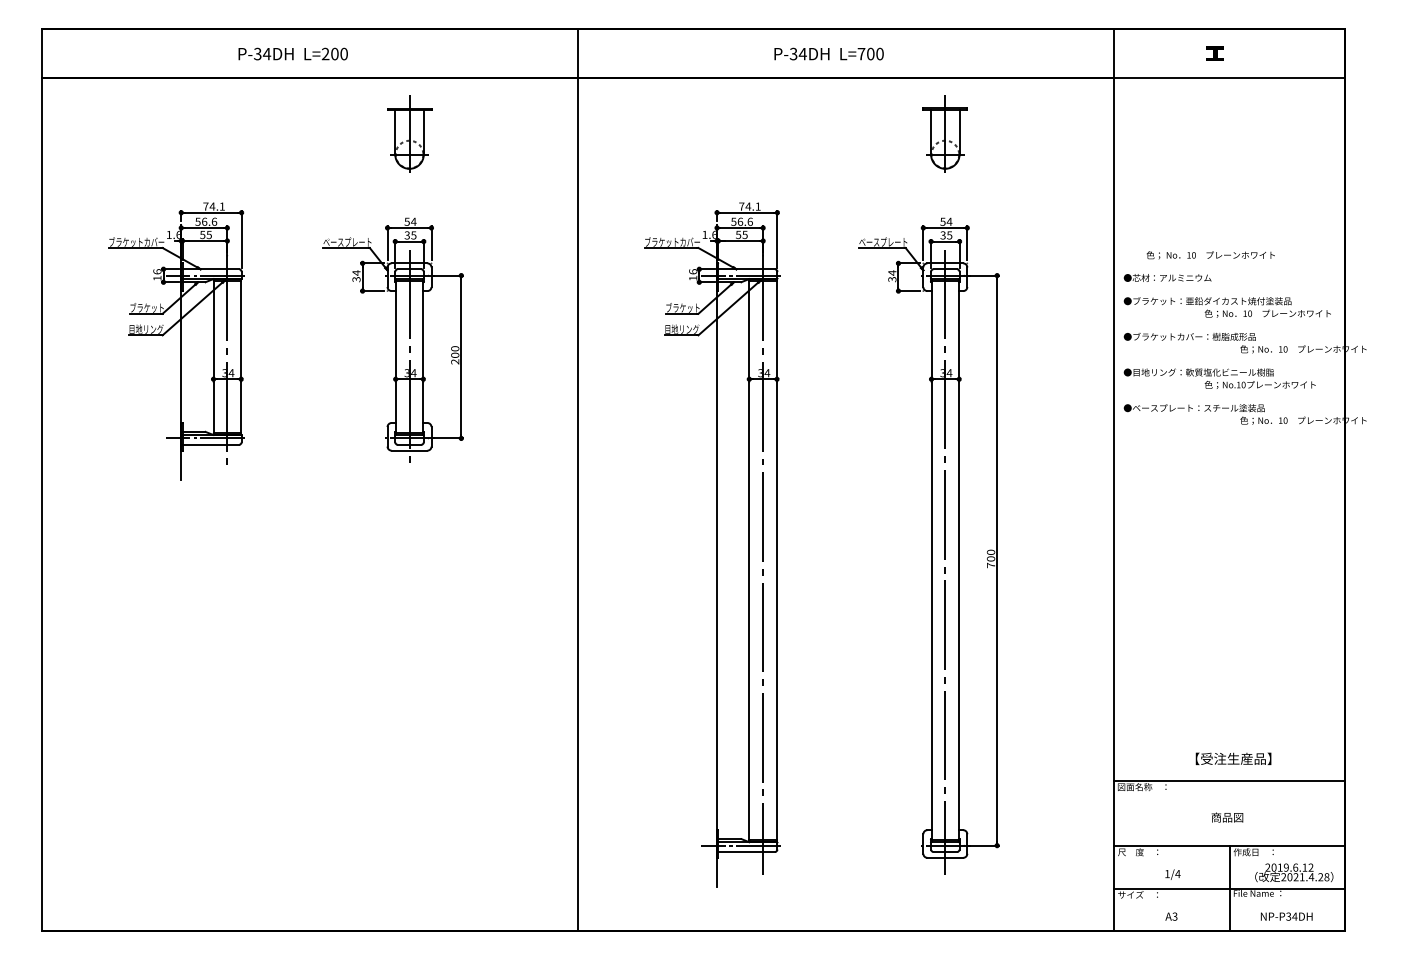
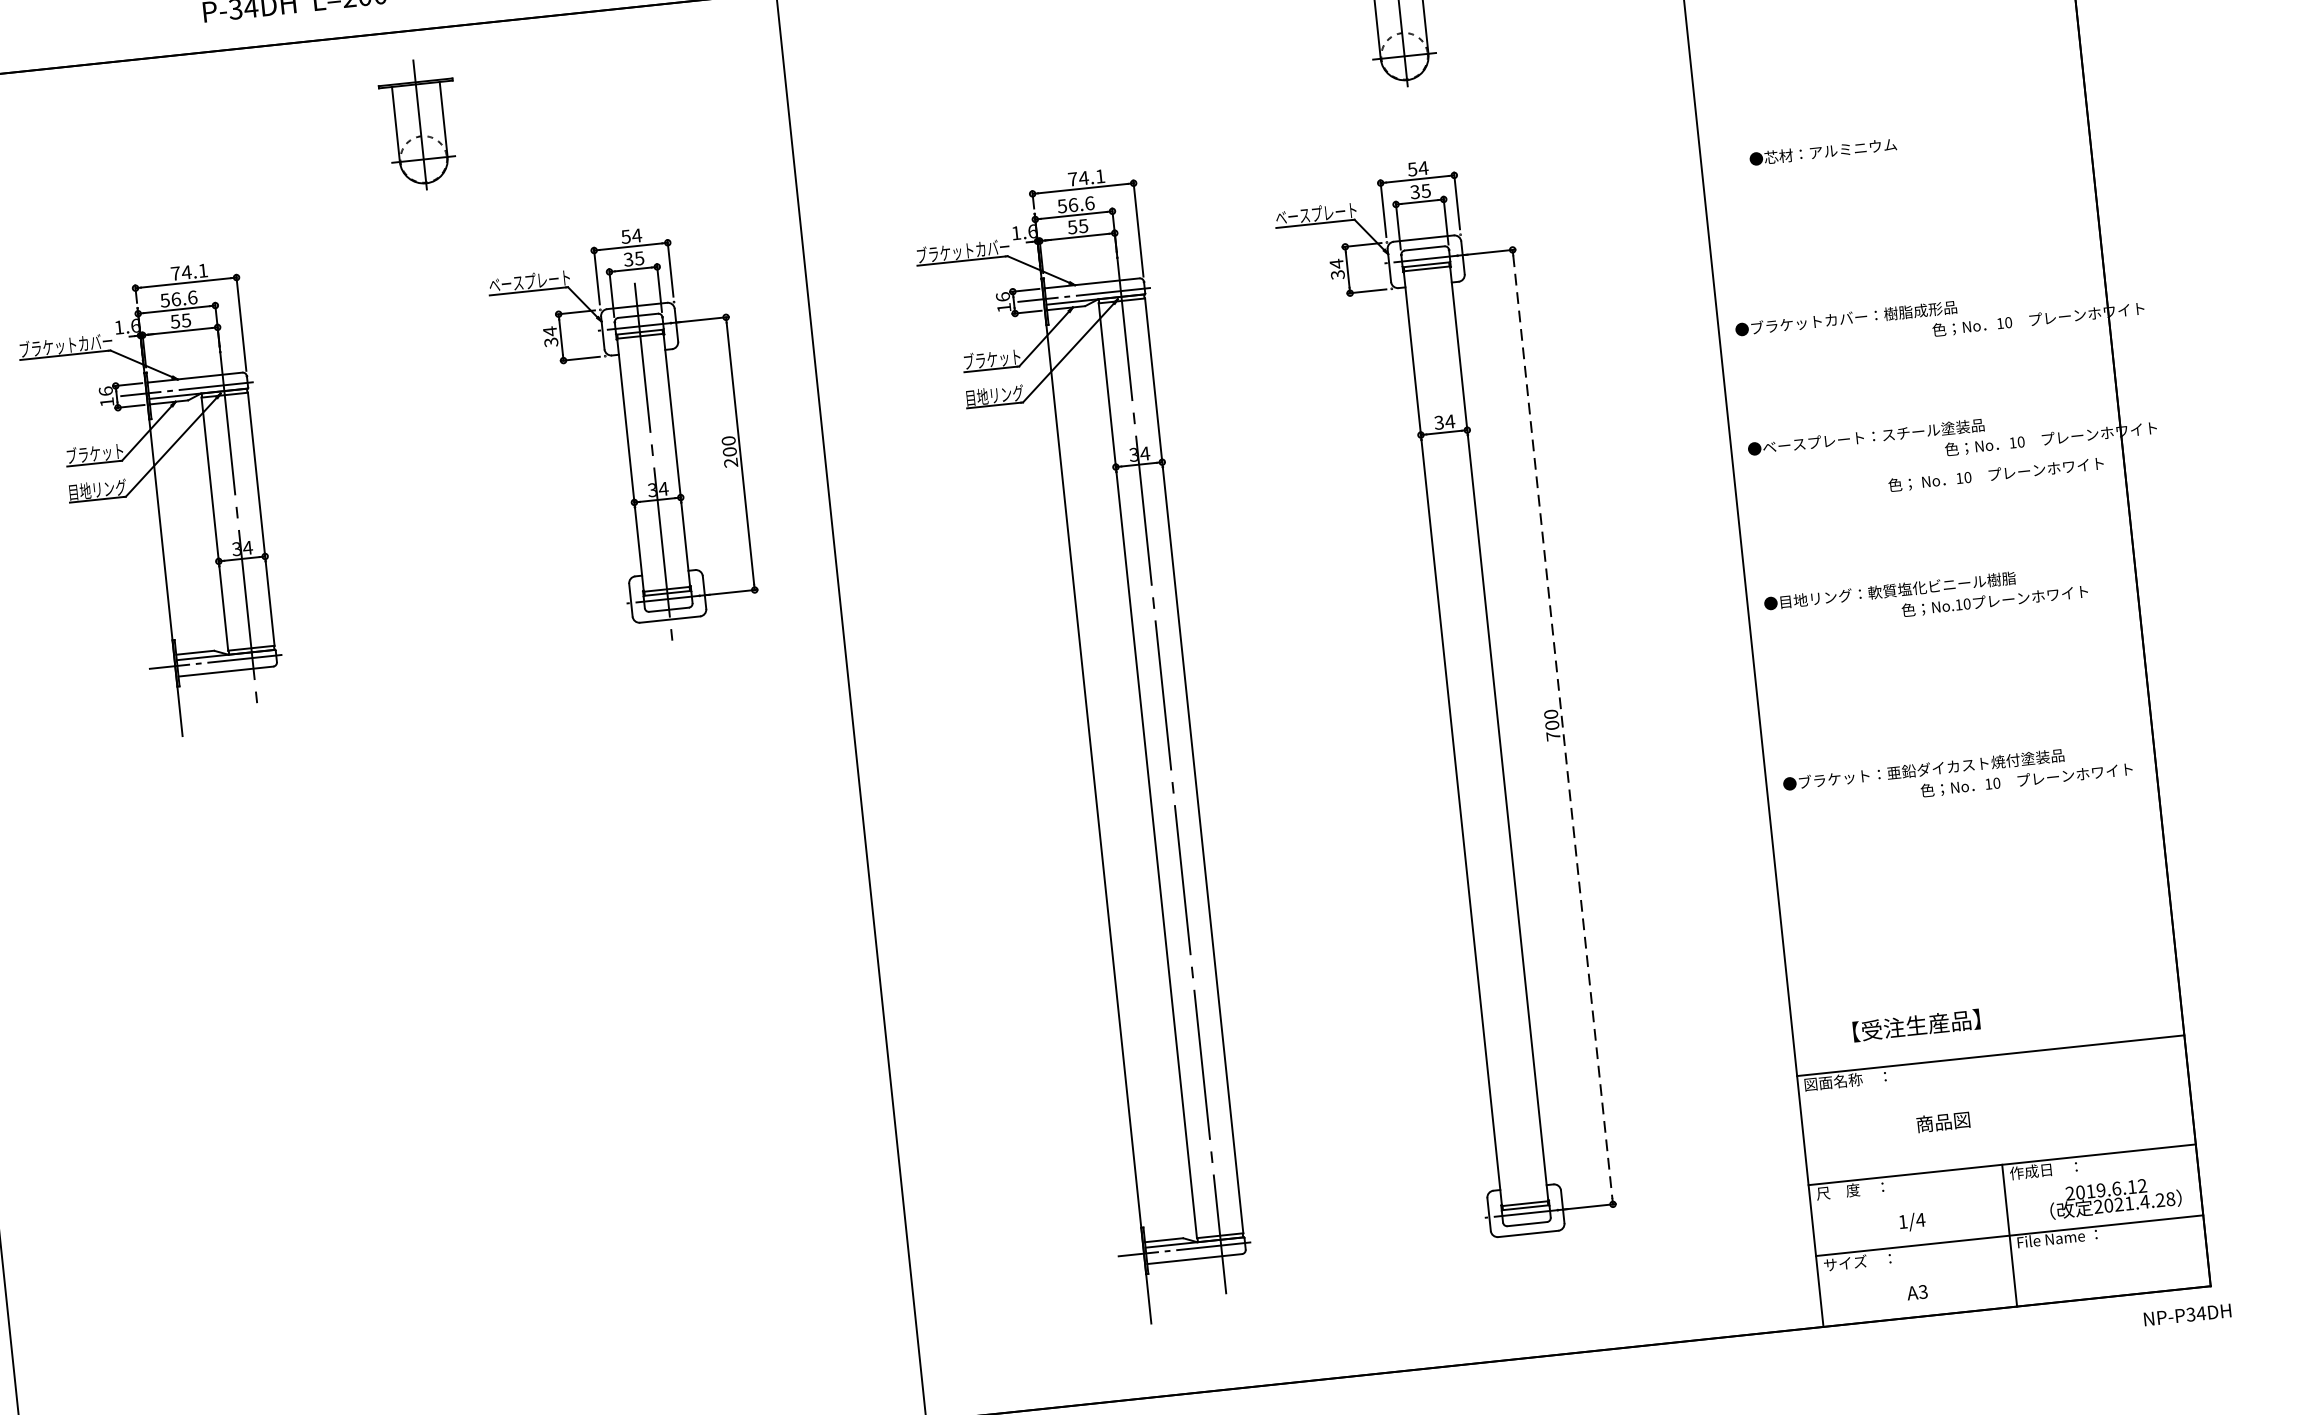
part: (409, 133) -> (419, 124), moved
text: (1210, 255) -> (1995, 474), moved
text: (1167, 277) -> (1822, 151), moved
text: (1226, 307) -> (1956, 776), moved
part: (392, 339) -> (622, 436), moved
text: (1219, 378) -> (1925, 597), moved
line: (997, 560) -> (1563, 726), solid -> dashed
line: (945, 561) -> (1476, 737), removed
text: (1233, 758) -> (1916, 1024), moved
text: (1227, 817) -> (1943, 1121), moved
text: (1286, 916) -> (2187, 1314), moved

